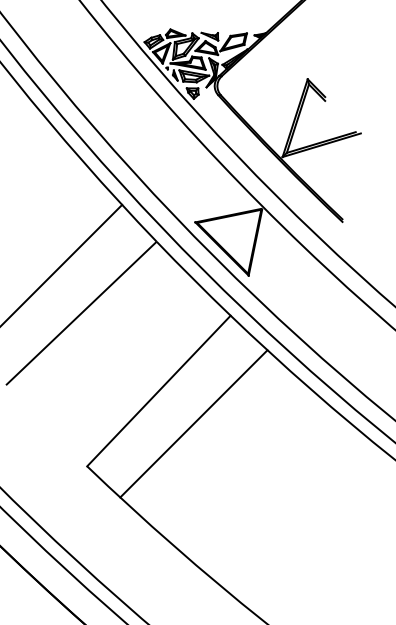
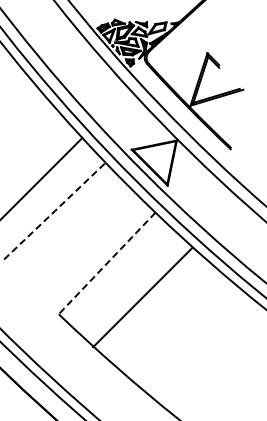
line: (82, 312) -> (55, 210), solid -> dashed
line: (157, 391) -> (106, 263), solid -> dashed
line: (193, 423) -> (142, 297), moved

